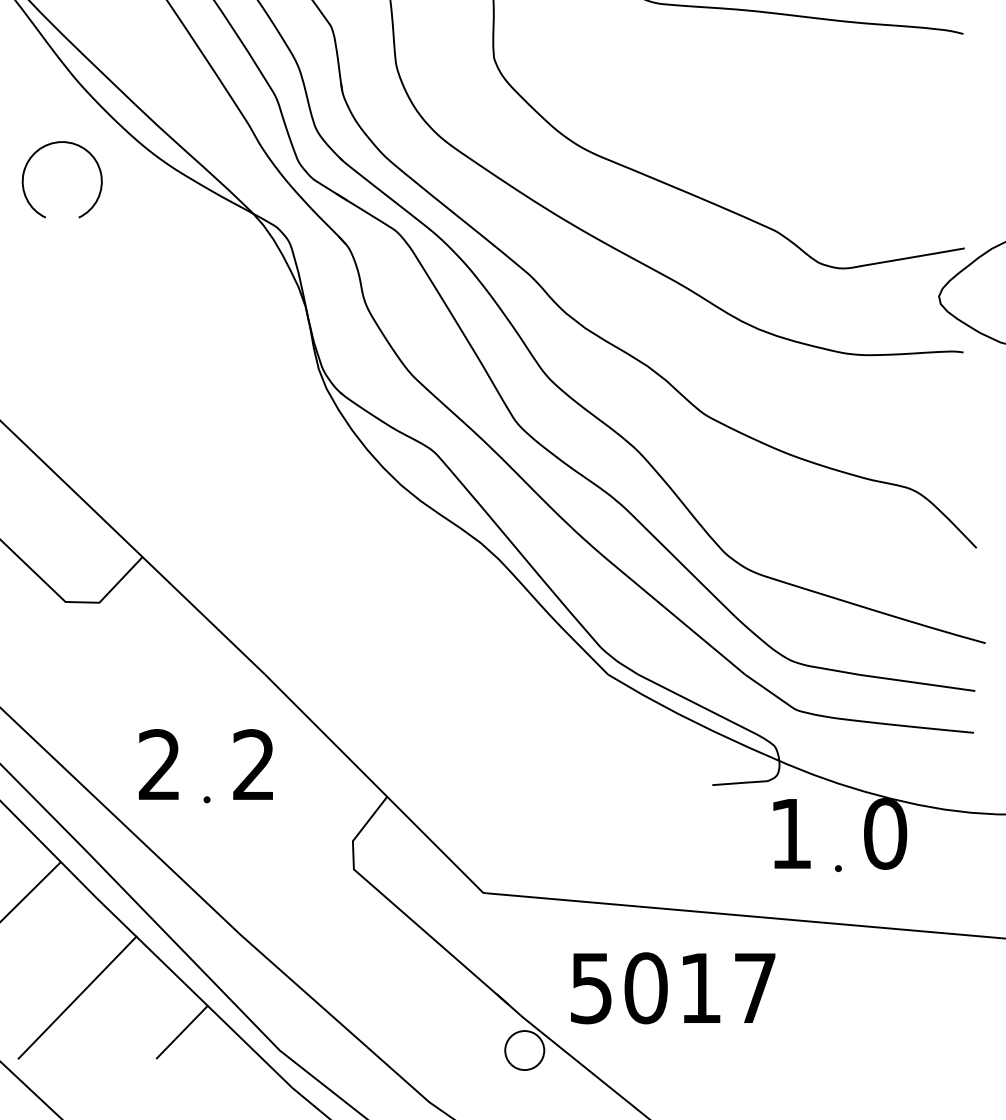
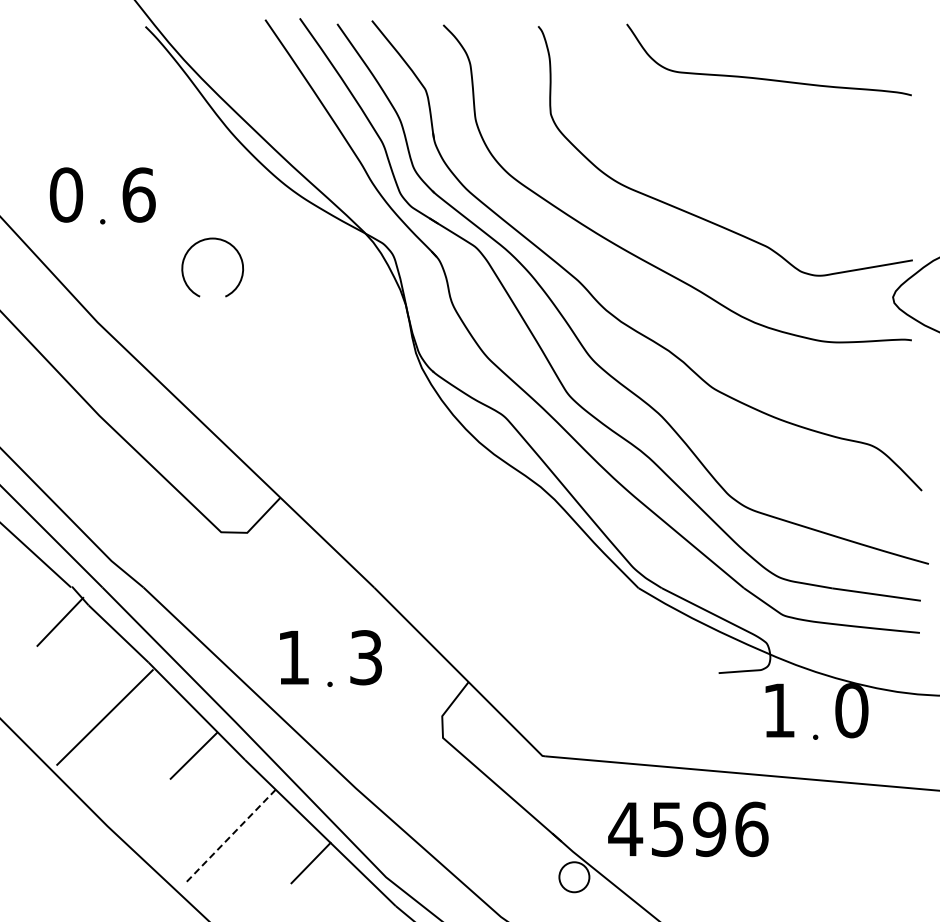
part: (54, 144) -> (206, 240), moved
text: (158, 764) -> (292, 657), 2 -> 1
text: (253, 764) -> (365, 657), 2 -> 3
text: (673, 988) -> (688, 829), 5017 -> 4596
line: (77, 997) -> (230, 836), solid -> dashed

